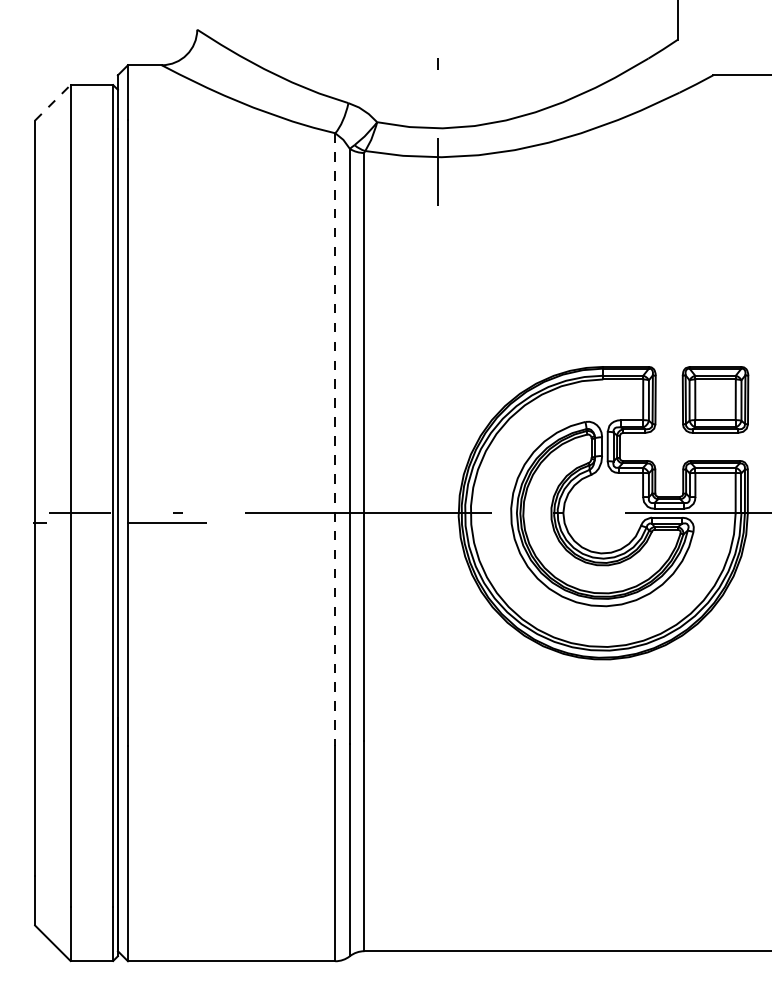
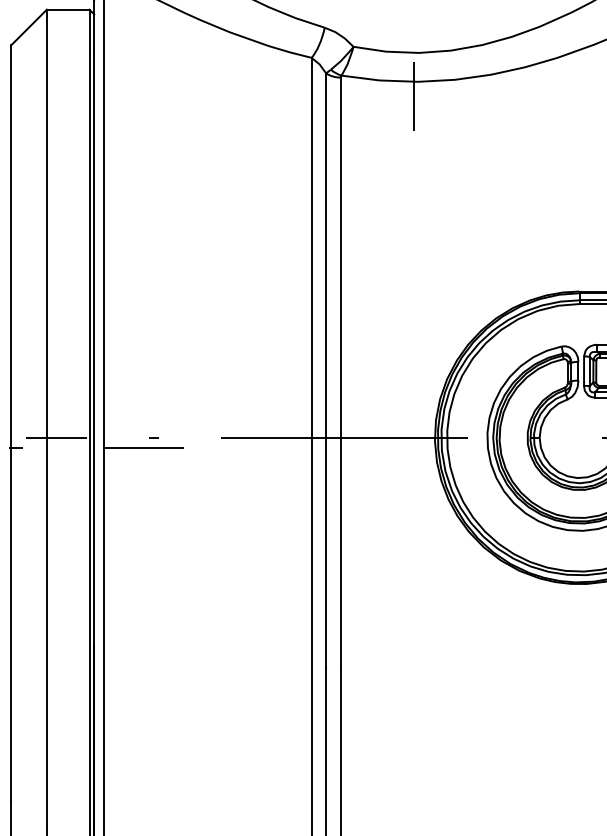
line: (53, 102) -> (29, 27), dashed -> solid
line: (335, 439) -> (311, 364), dashed -> solid

